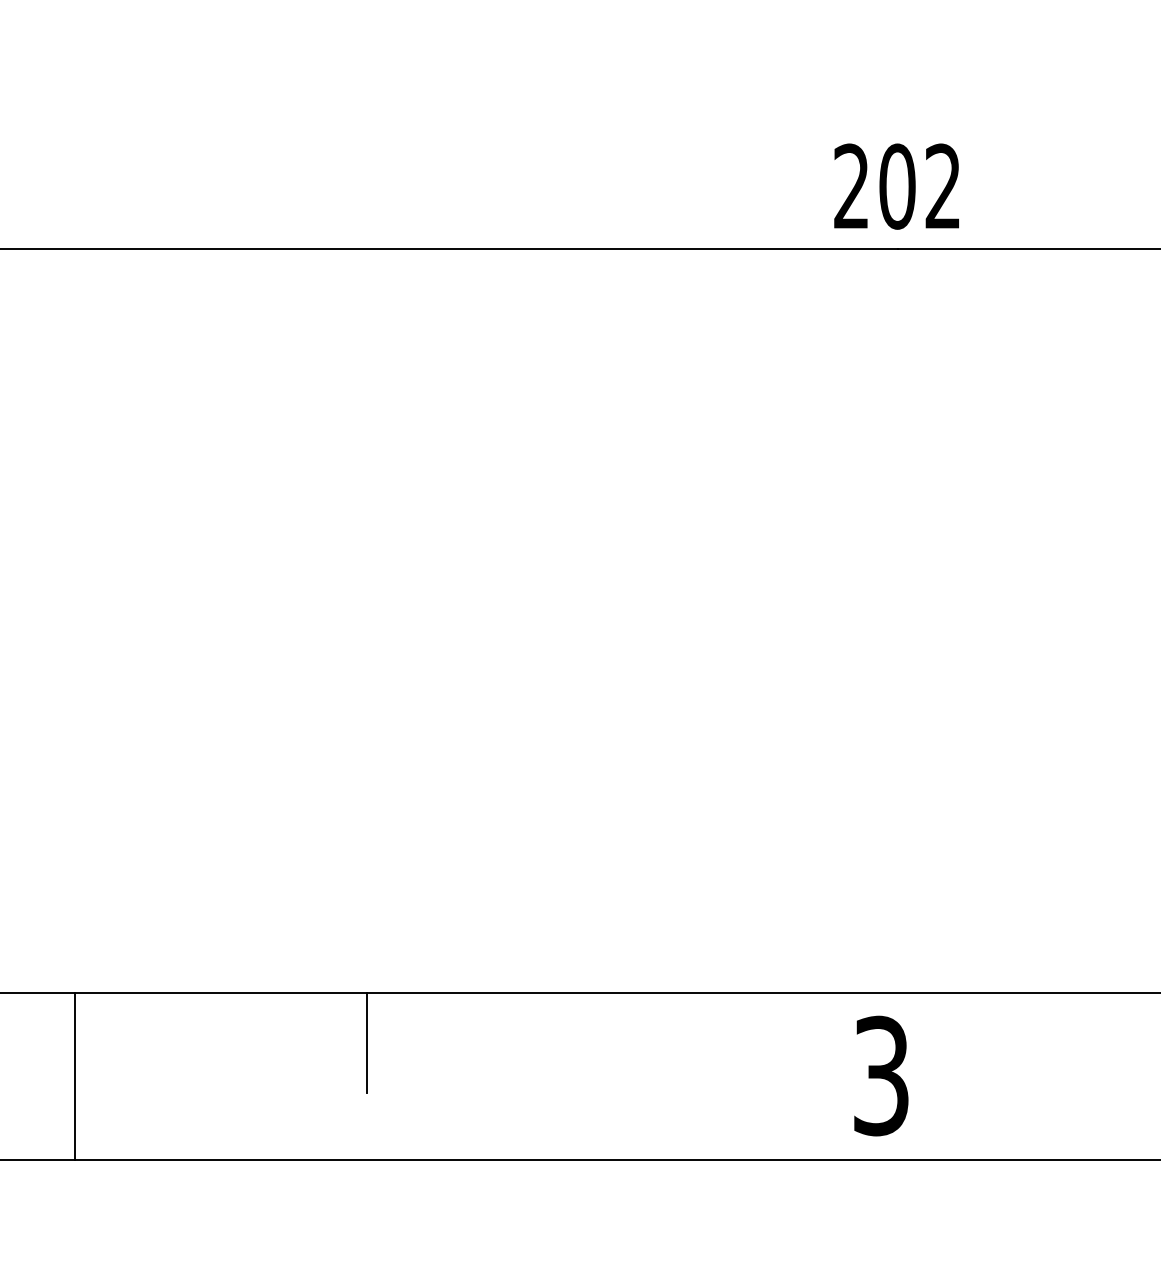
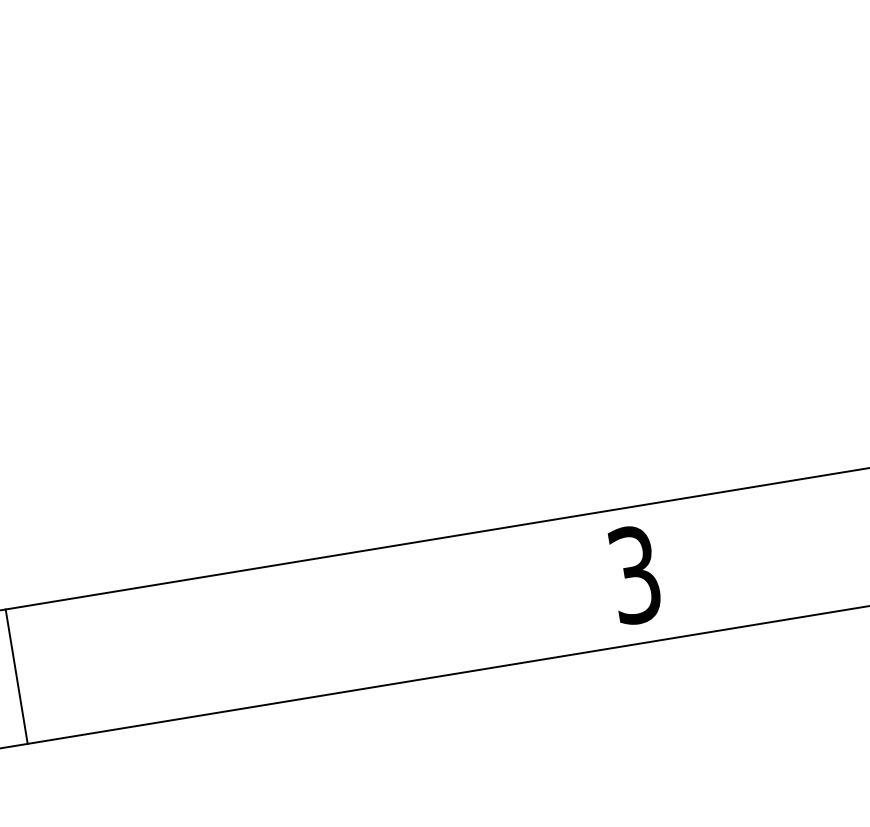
line: (367, 1043) -> (282, 605), removed
text: (881, 1075) -> (634, 574), moved
line: (75, 1076) -> (16, 676), moved

